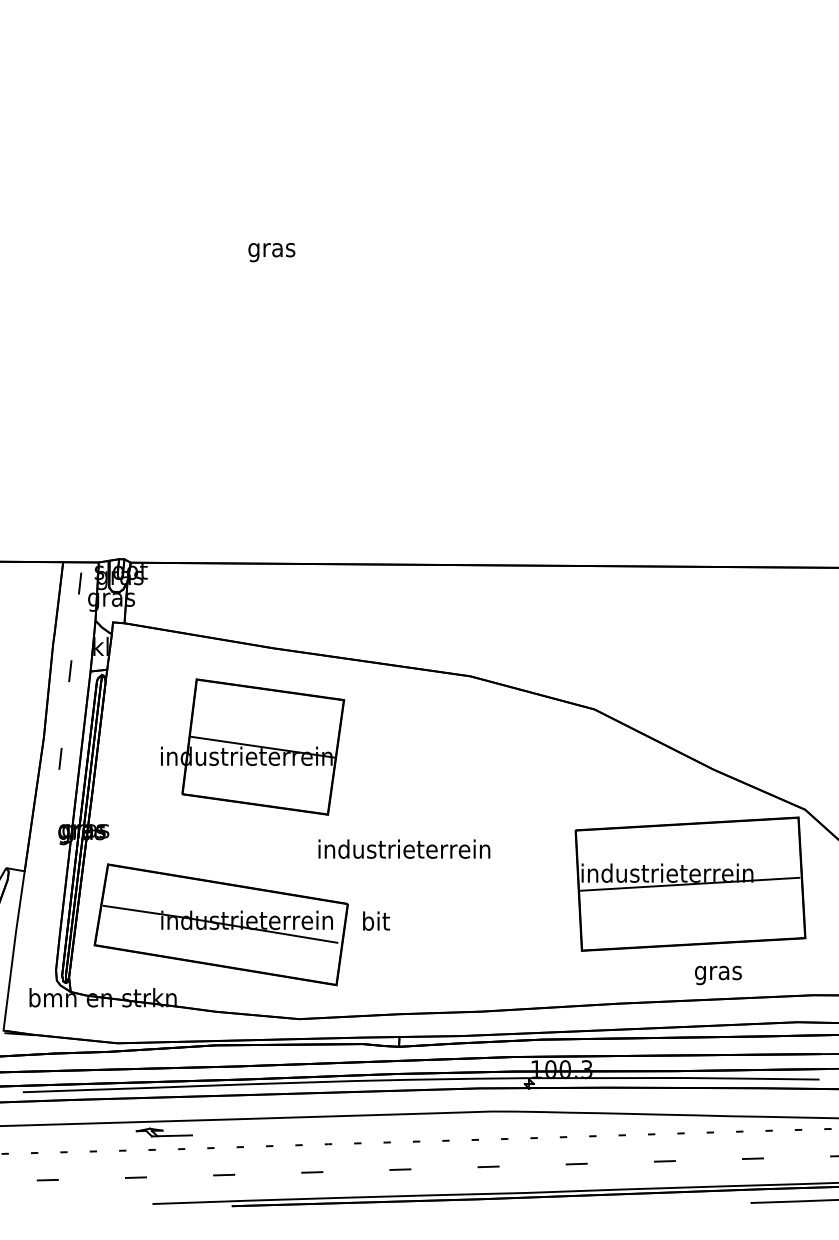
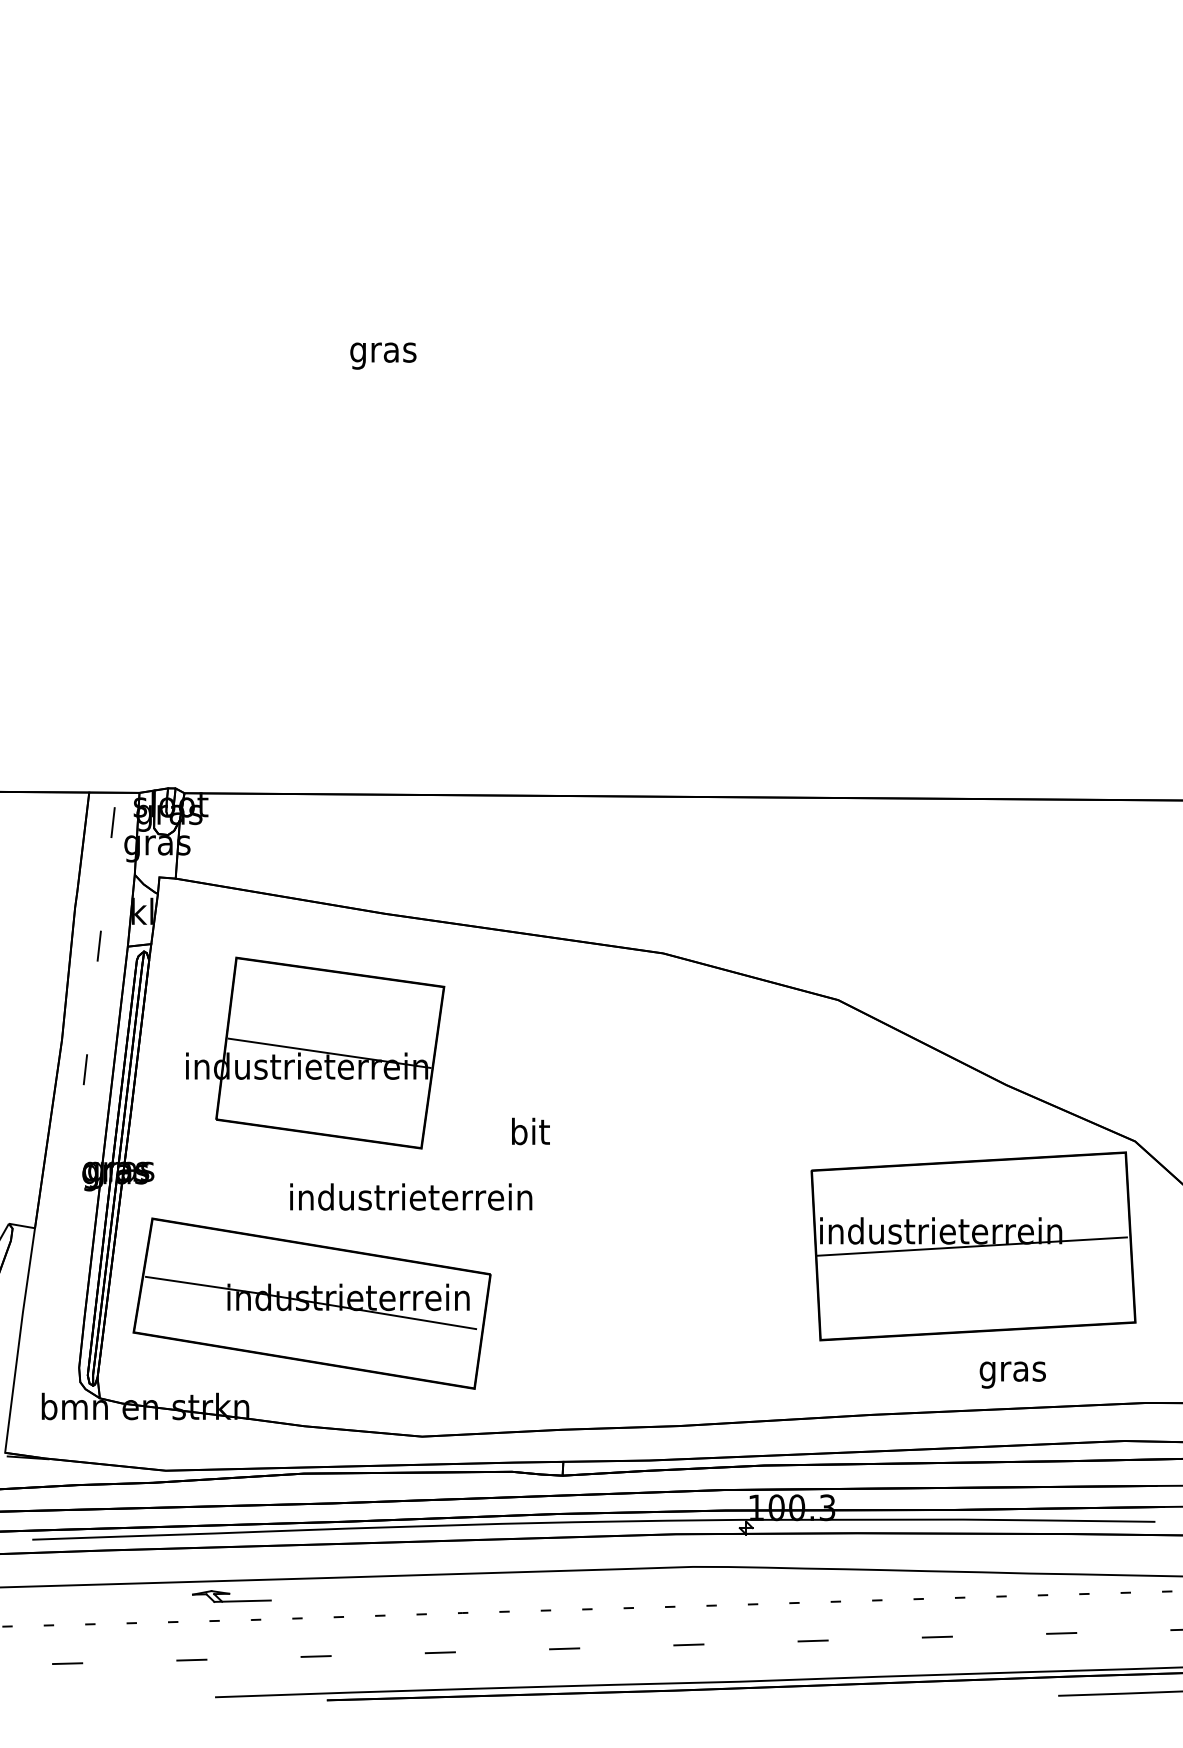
part: (252, 746) -> (315, 1052), moved
text: (404, 848) -> (411, 1196), moved
text: (376, 921) -> (530, 1131), moved

